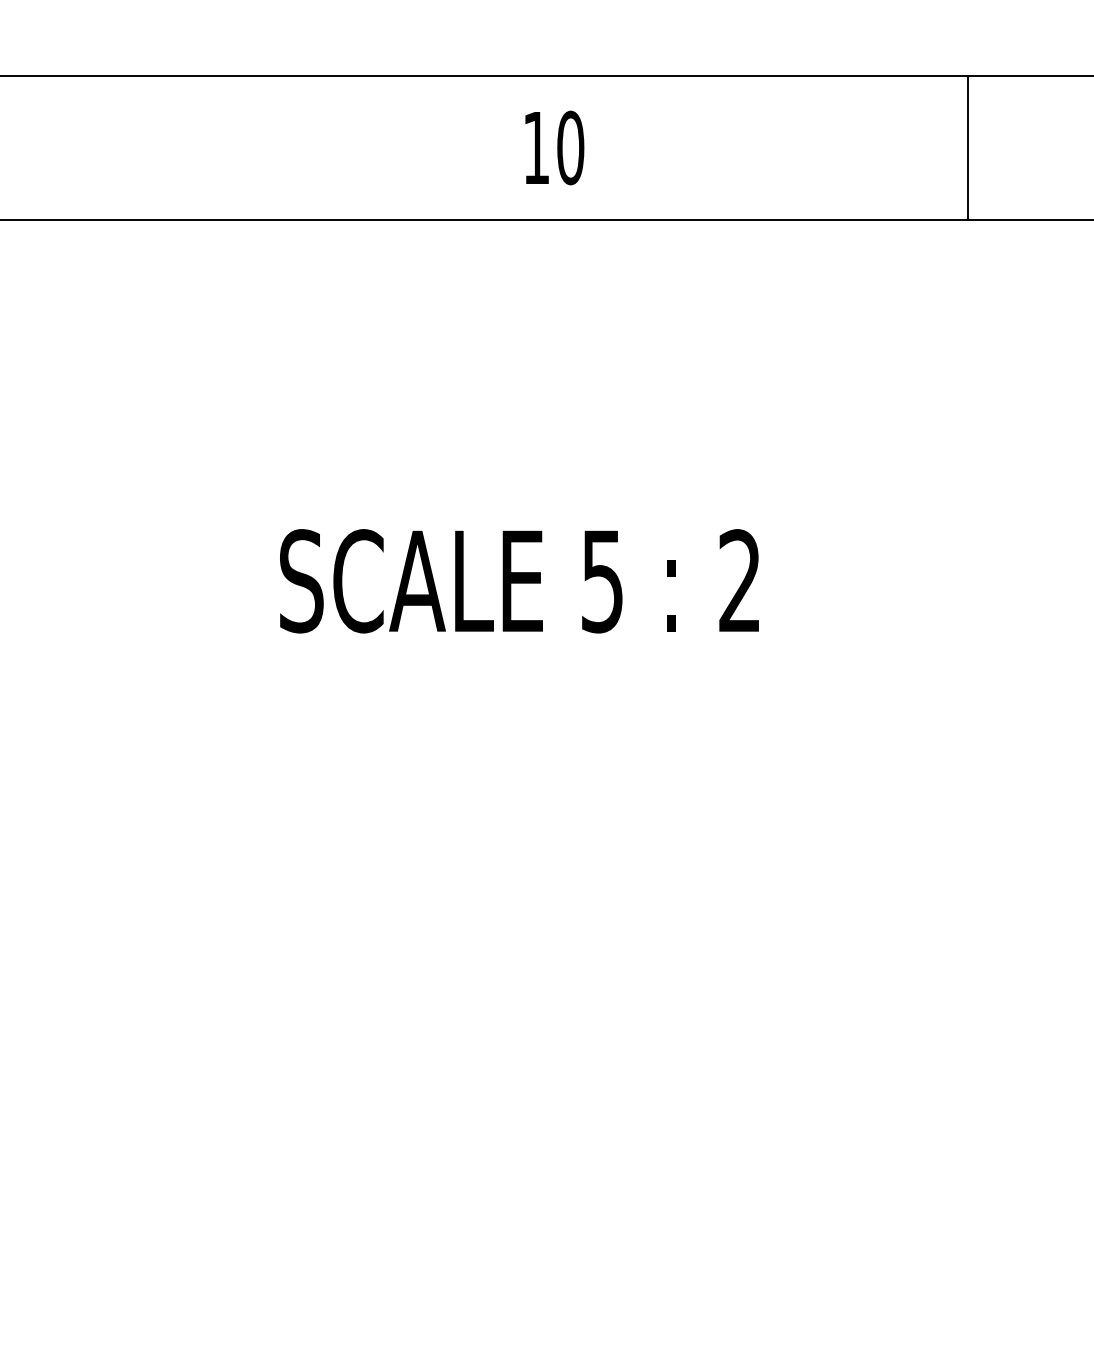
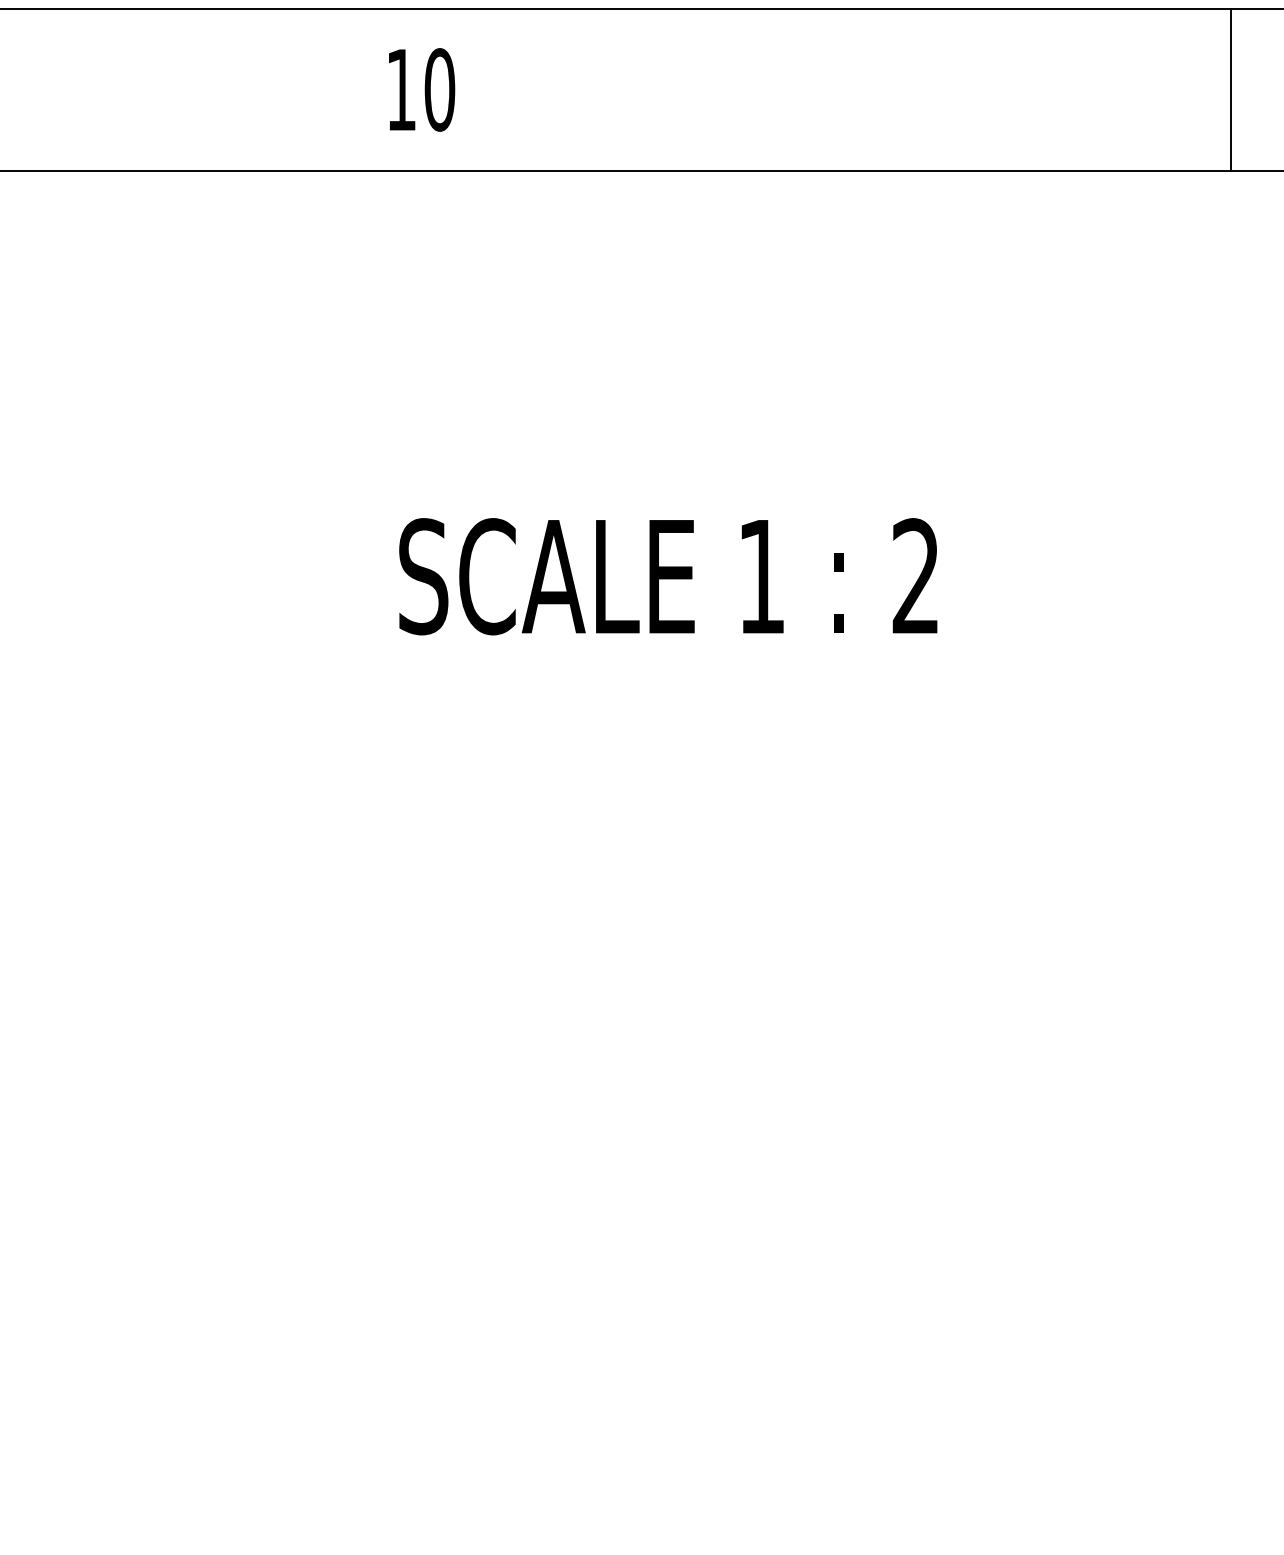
text: (555, 147) -> (422, 89), moved
line: (968, 147) -> (1230, 89), moved
text: (601, 581) -> (760, 577), 5 -> 1

